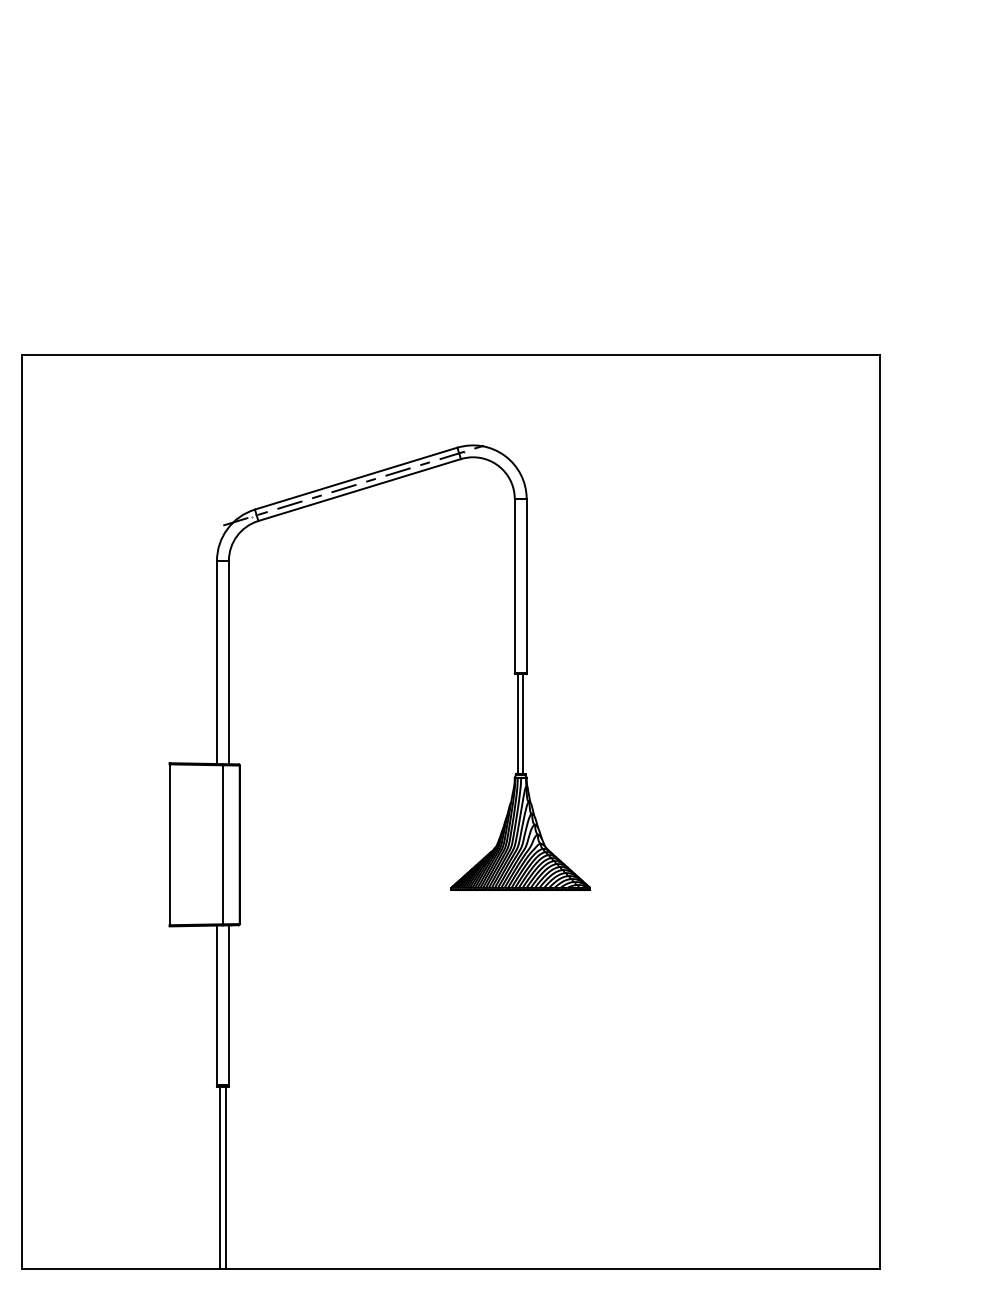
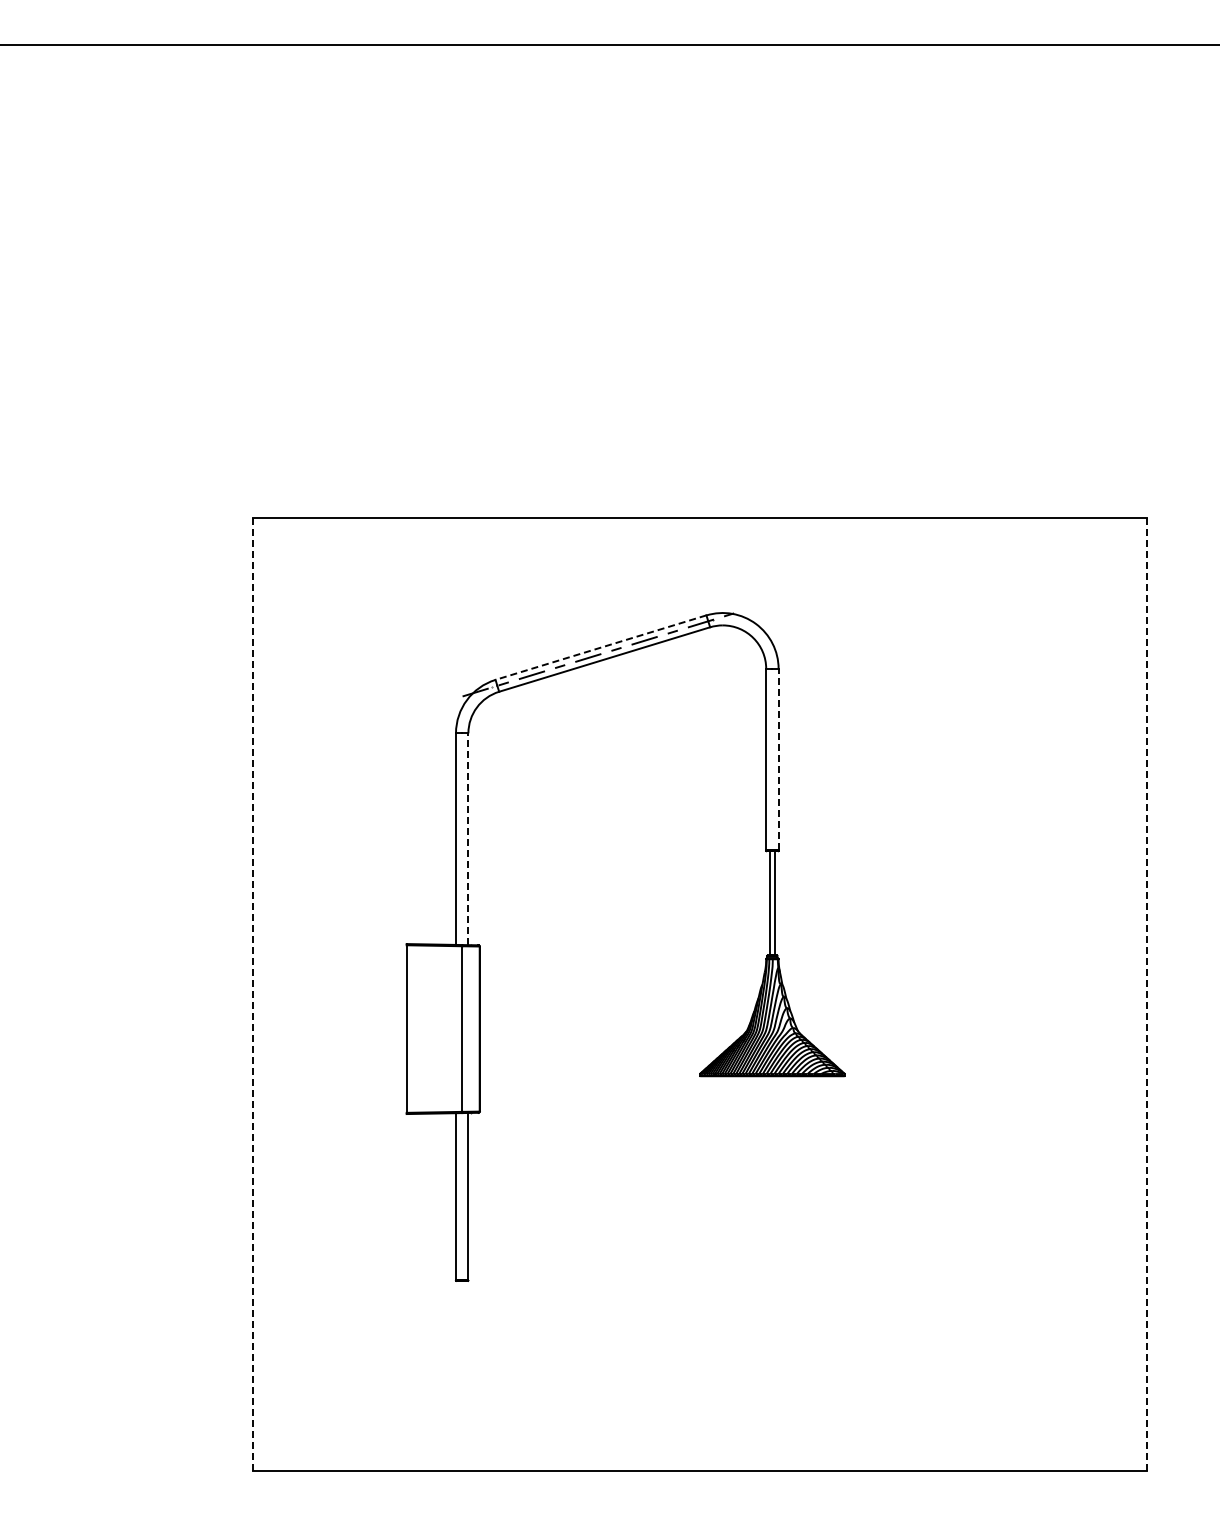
line: (355, 478) -> (600, 647), solid -> dashed
line: (526, 586) -> (778, 759), solid -> dashed
line: (228, 662) -> (468, 839), solid -> dashed
line: (22, 810) -> (253, 993), solid -> dashed
line: (879, 811) -> (1146, 994), solid -> dashed
line: (220, 1177) -> (459, 1375), removed
line: (225, 1177) -> (464, 1375), removed

